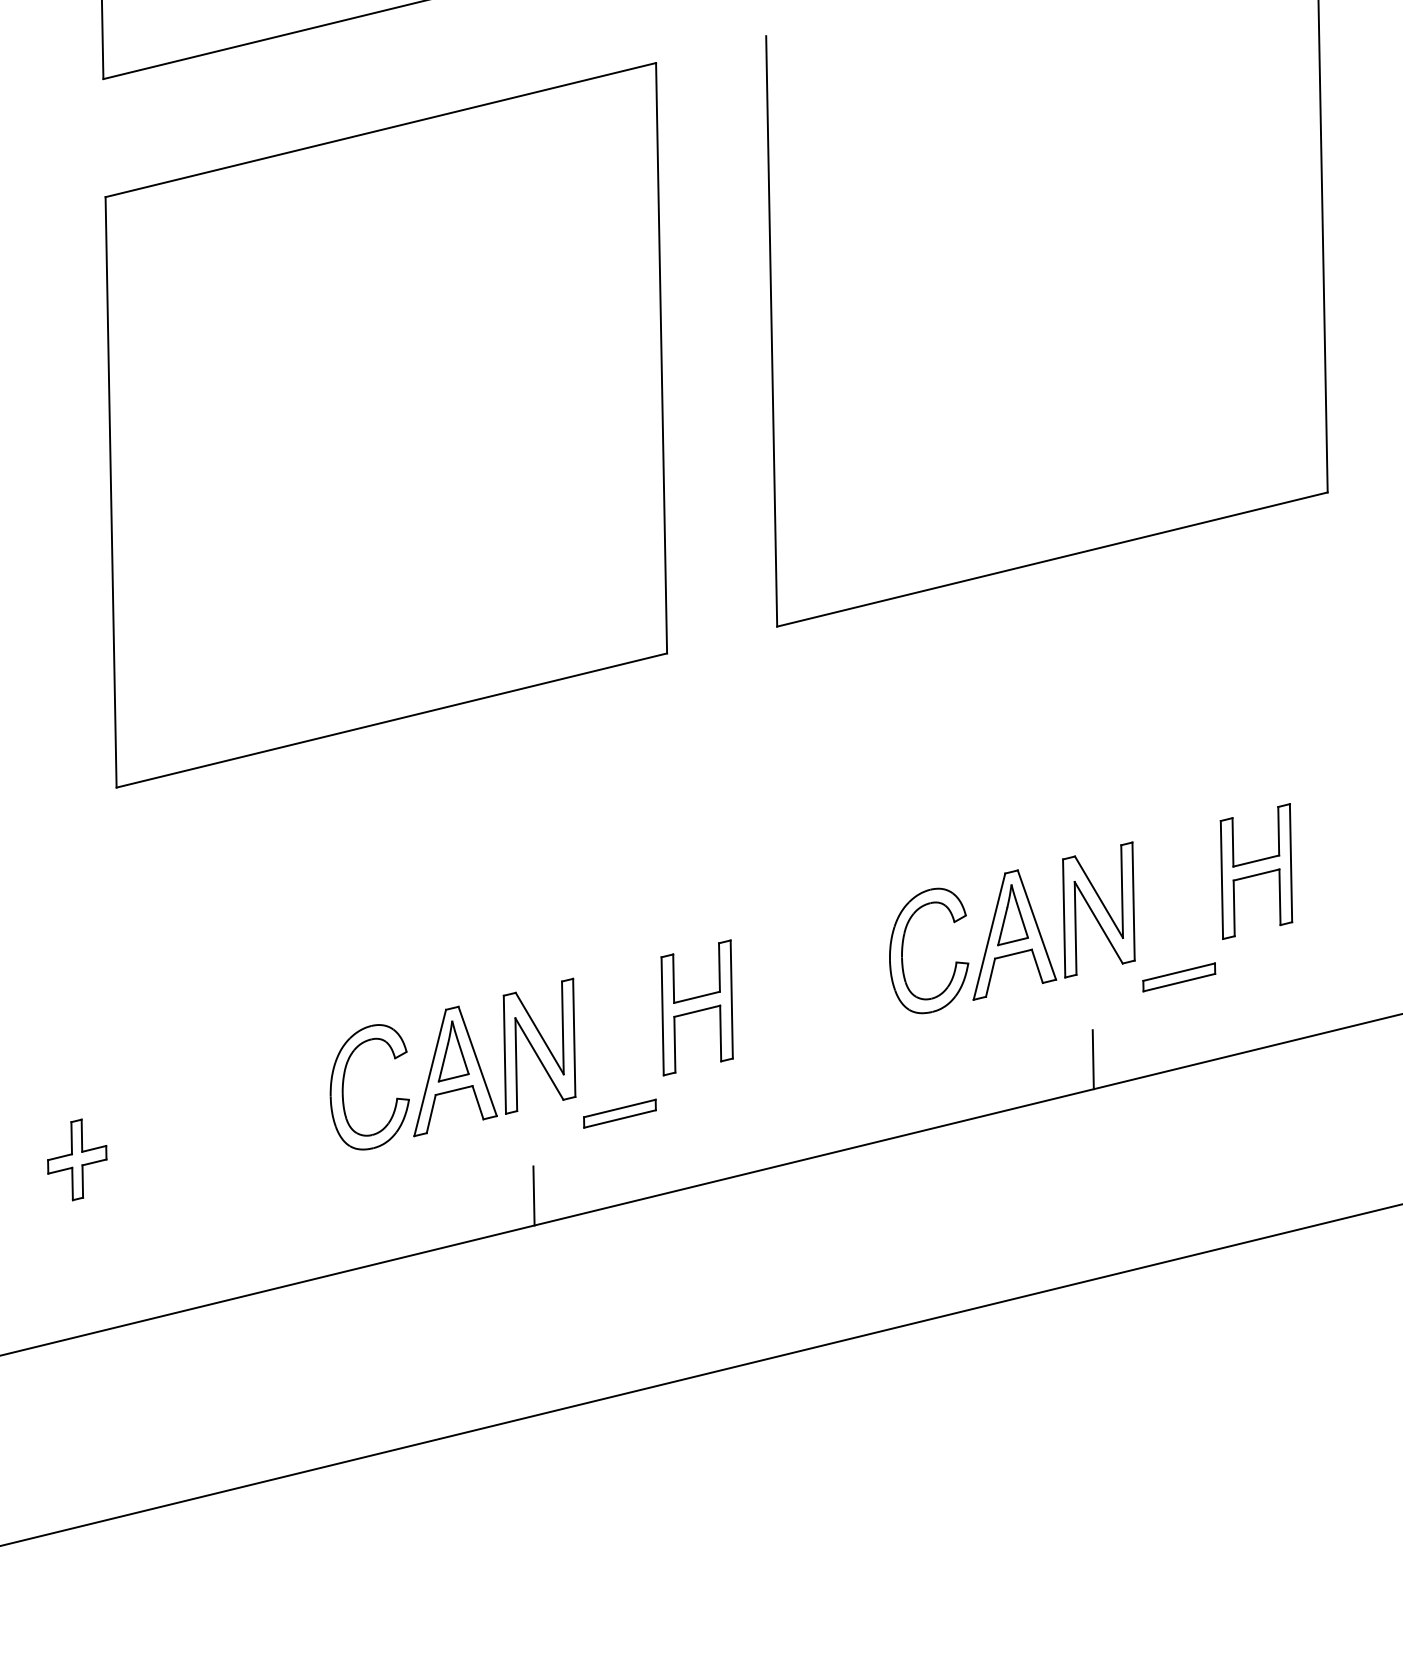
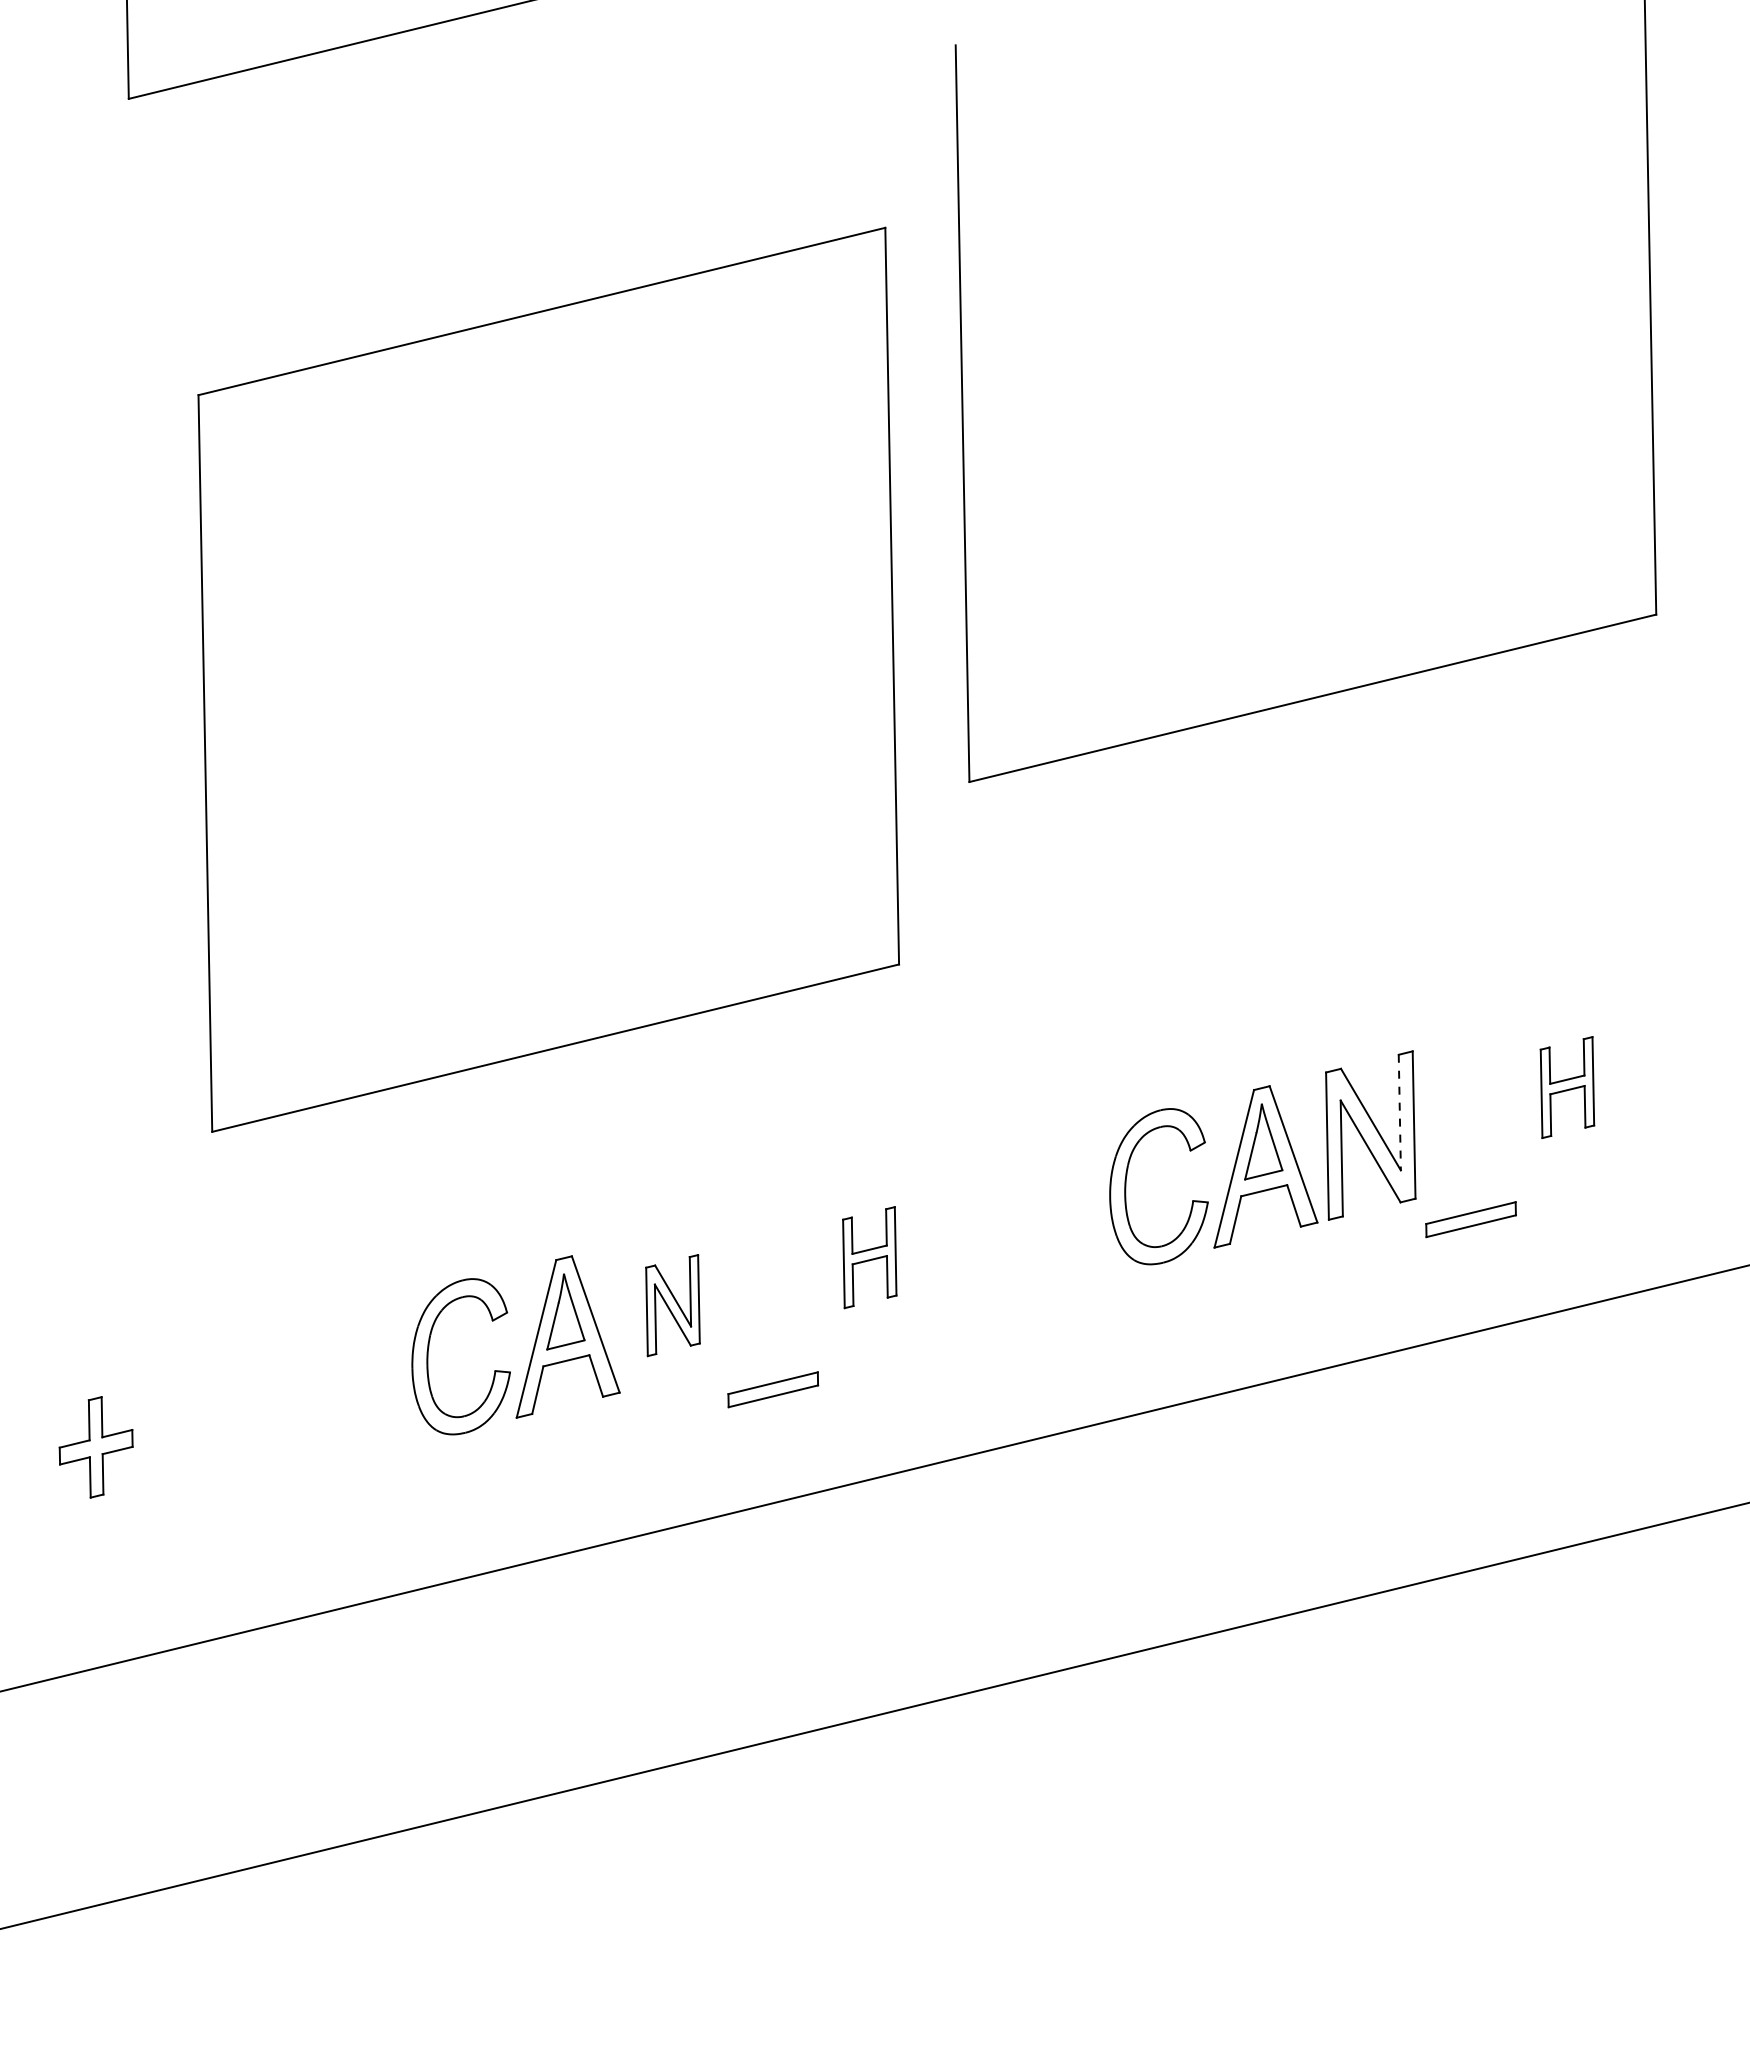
part: (386, 425) -> (548, 679), moved
part: (1256, 871) -> (1567, 1087), size x0.6
line: (1121, 891) -> (1399, 1112), solid -> dashed
part: (697, 1007) -> (869, 1257), size x0.6
part: (539, 1046) -> (672, 1305), size x0.6
line: (1093, 1059) -> (1363, 1322), removed
line: (533, 1196) -> (665, 1492), removed

